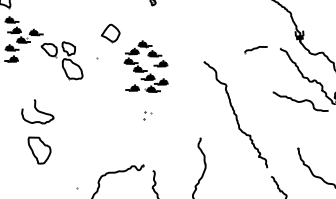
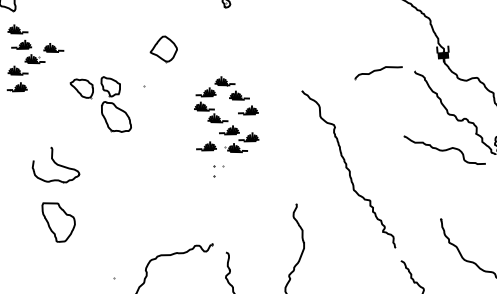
part: (255, 50) -> (377, 74), size x1.4
part: (61, 60) -> (99, 104), moved
part: (145, 66) -> (225, 114), moved

